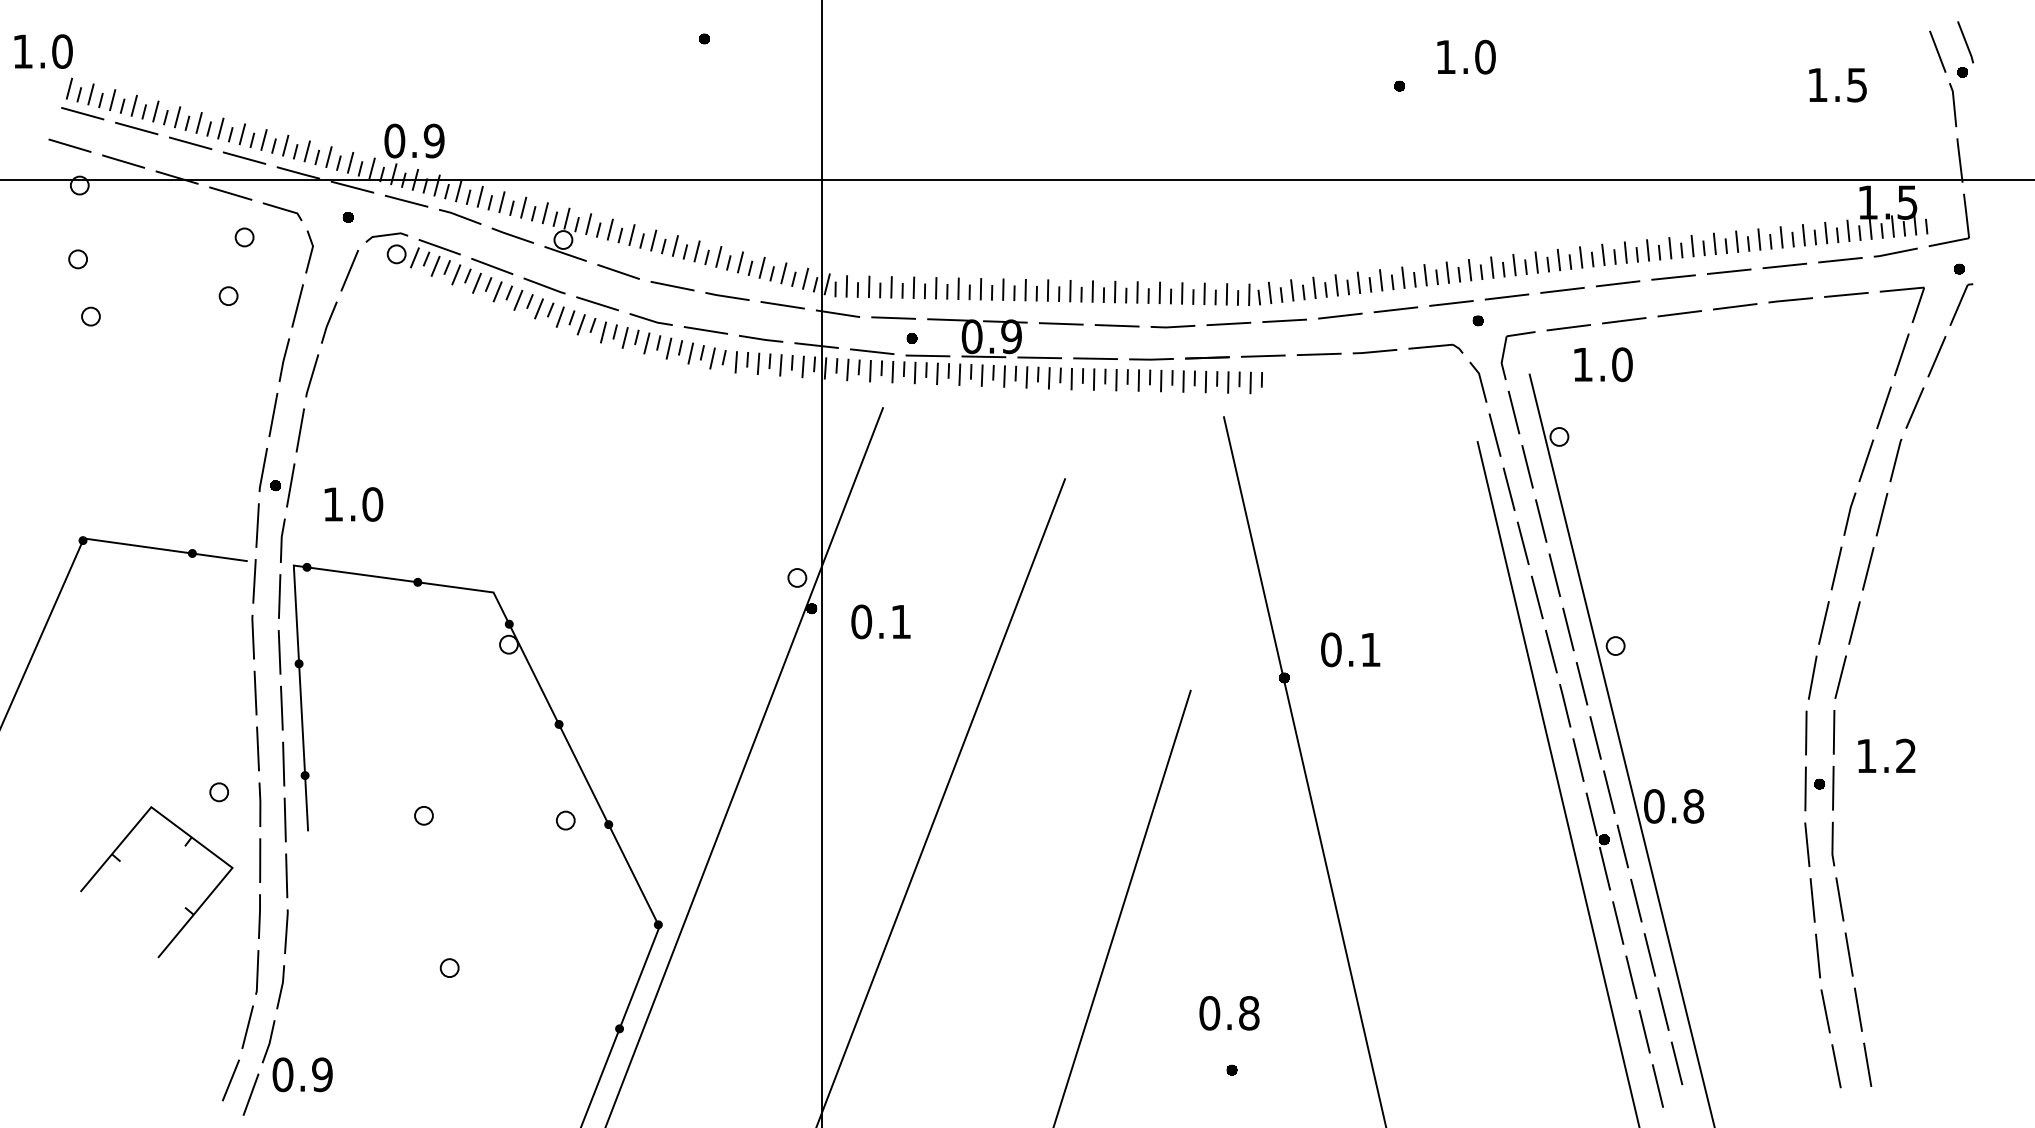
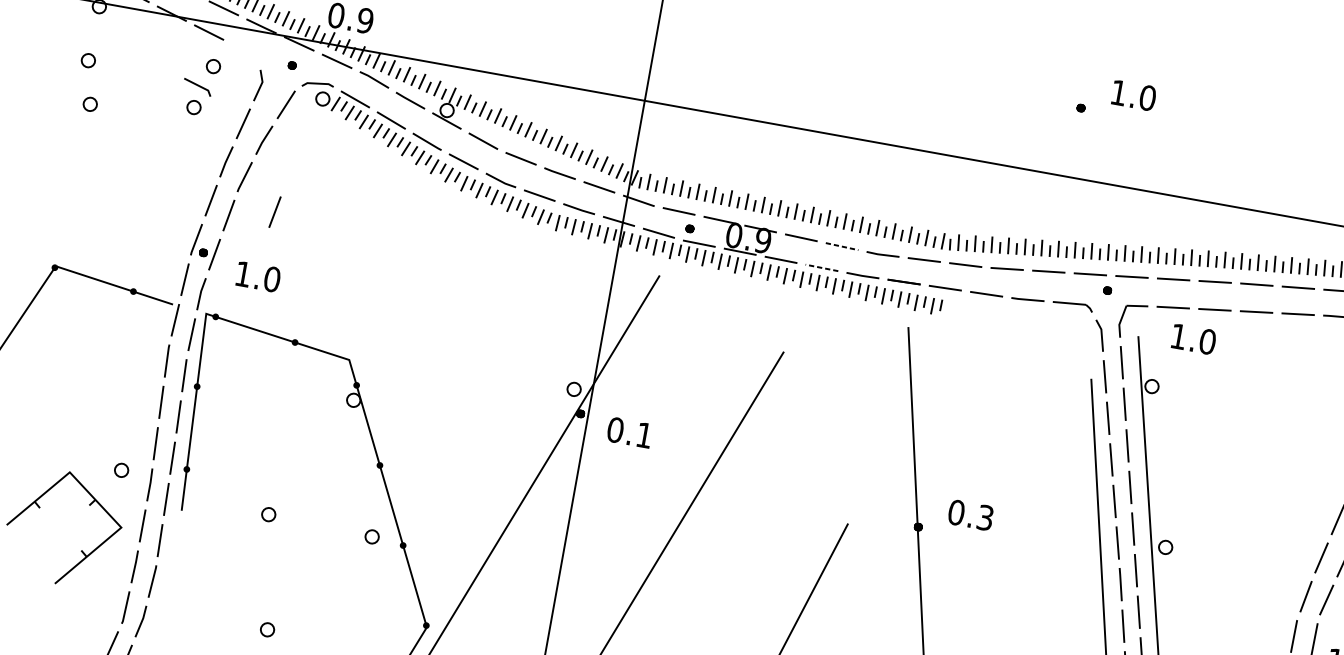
line: (283, 210) -> (198, 86), moved
line: (1117, 325) -> (842, 246), solid -> dashed
line: (1095, 358) -> (821, 267), solid -> dashed
line: (360, 414) -> (275, 211), added
text: (1370, 649) -> (985, 517), 0.1 -> 0.3

